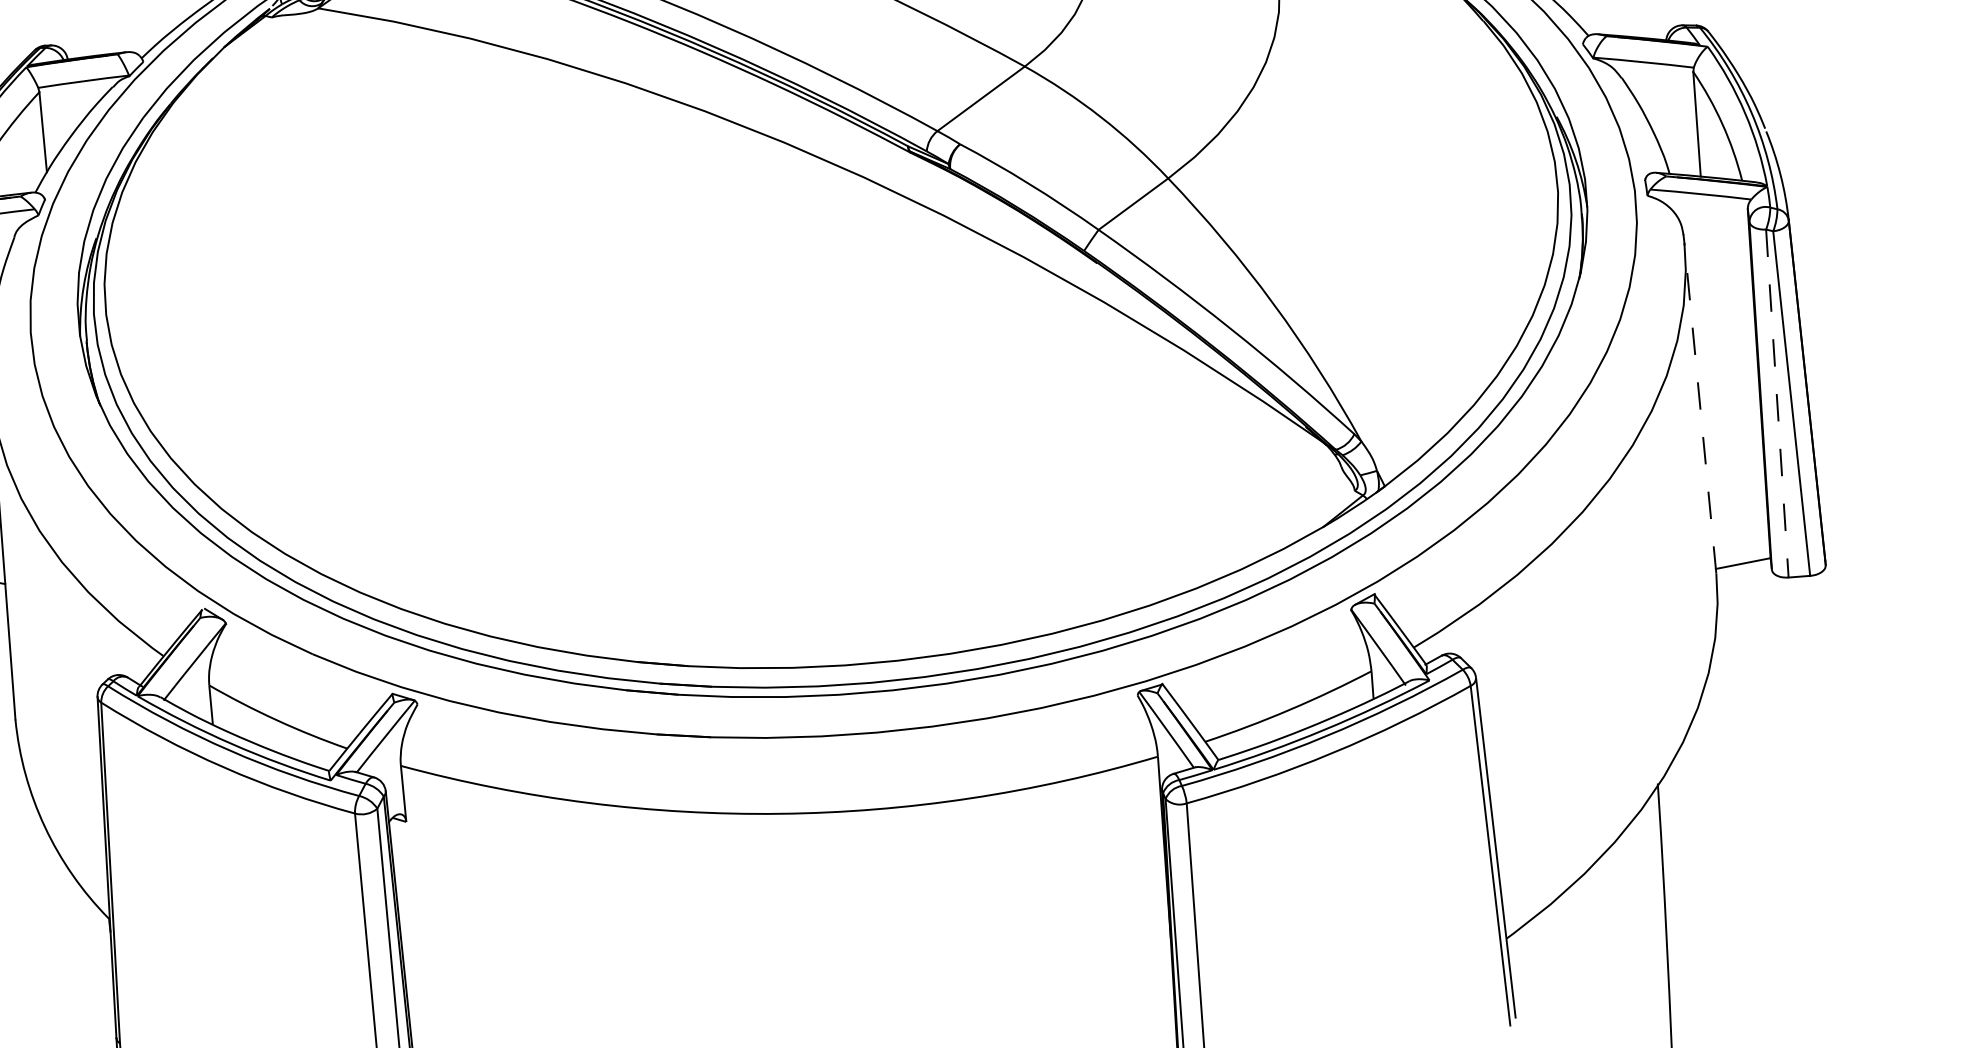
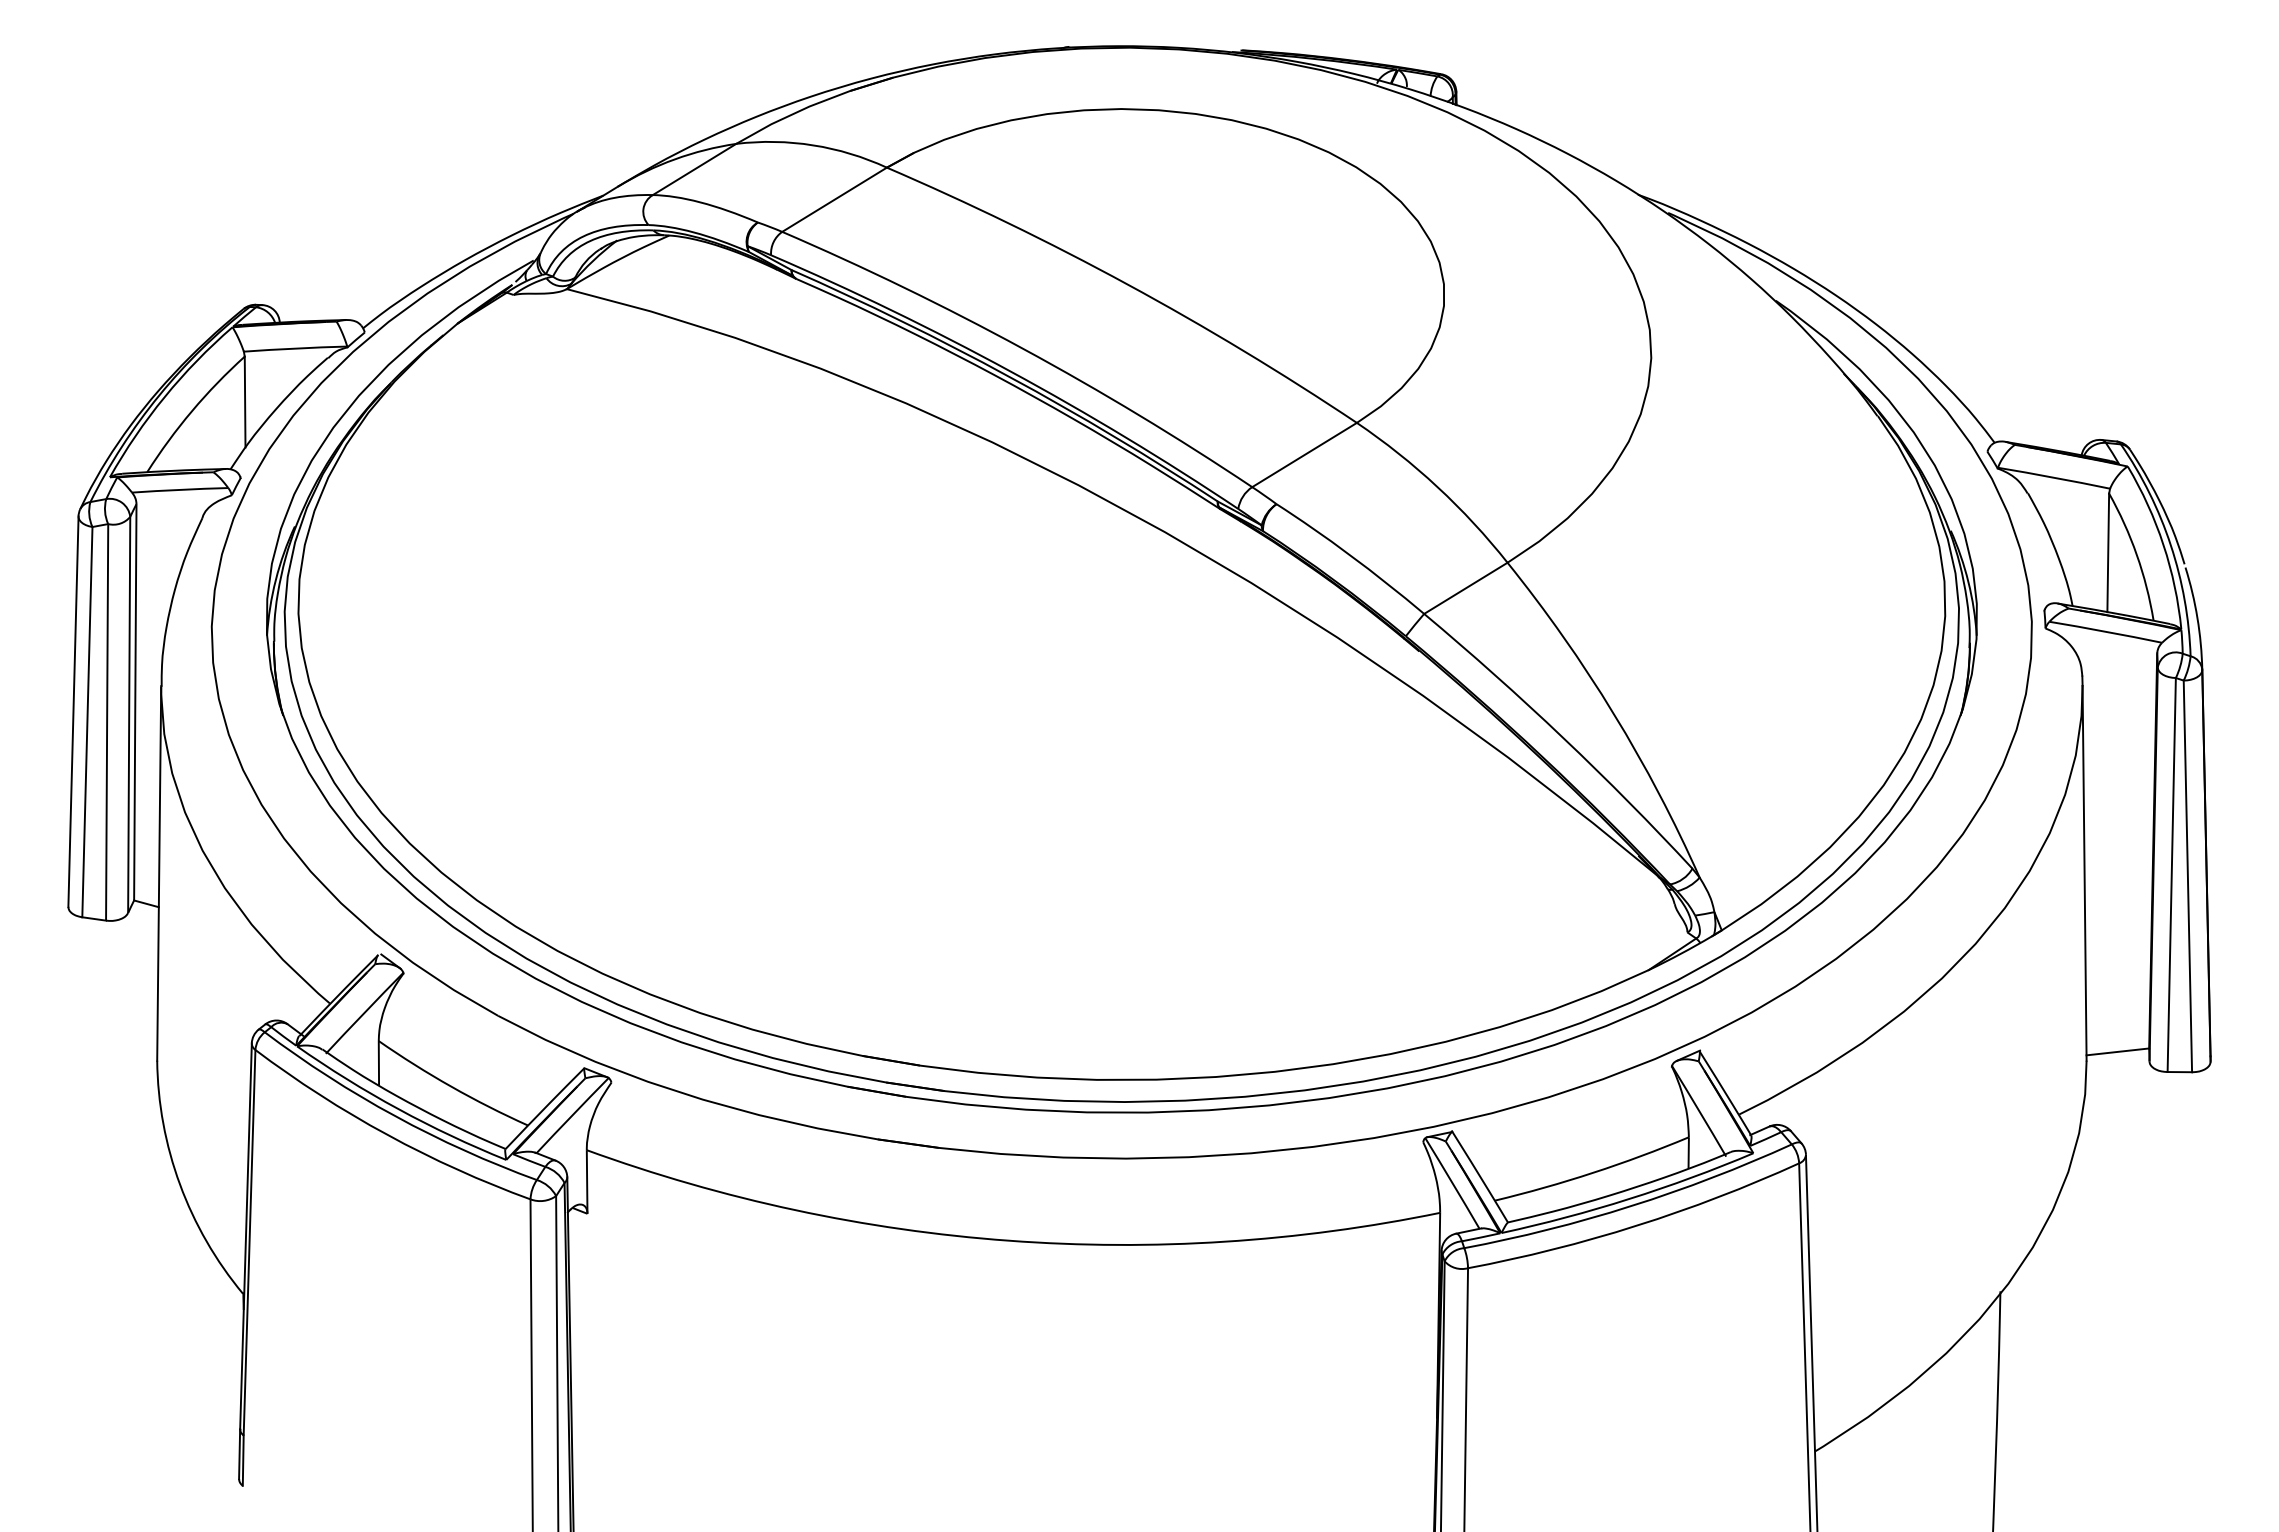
line: (1777, 404) -> (2171, 875), dashed -> solid
line: (1700, 407) -> (2084, 872), dashed -> solid

